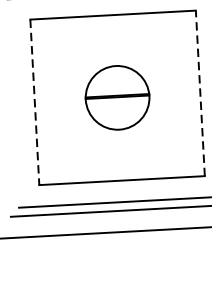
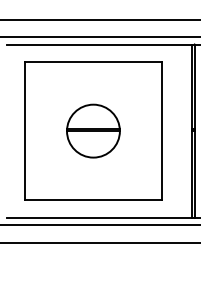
line: (200, 93) -> (162, 131), dashed -> solid
line: (34, 102) -> (24, 131), dashed -> solid

